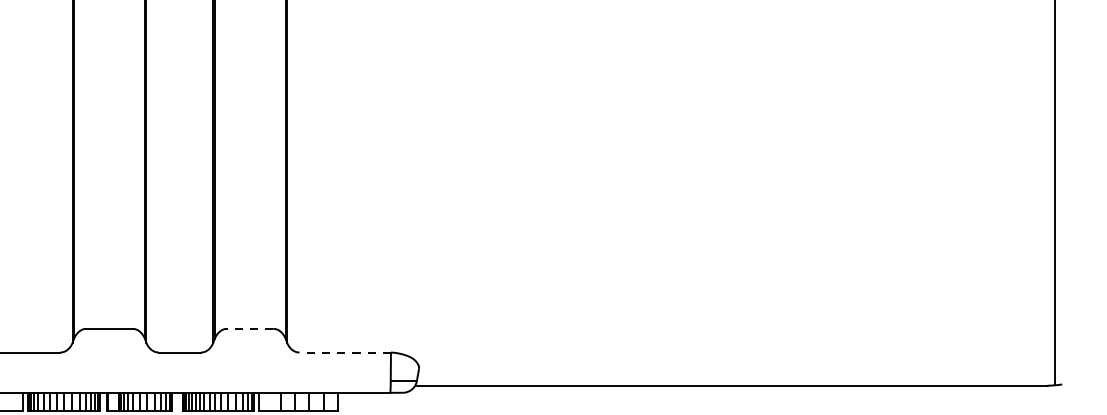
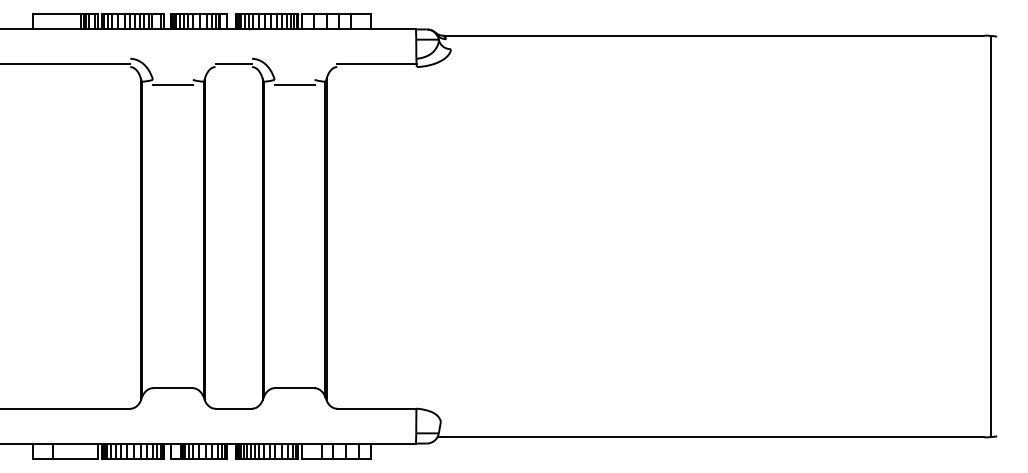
line: (250, 329) -> (294, 388), dashed -> solid
line: (344, 352) -> (376, 408), dashed -> solid

